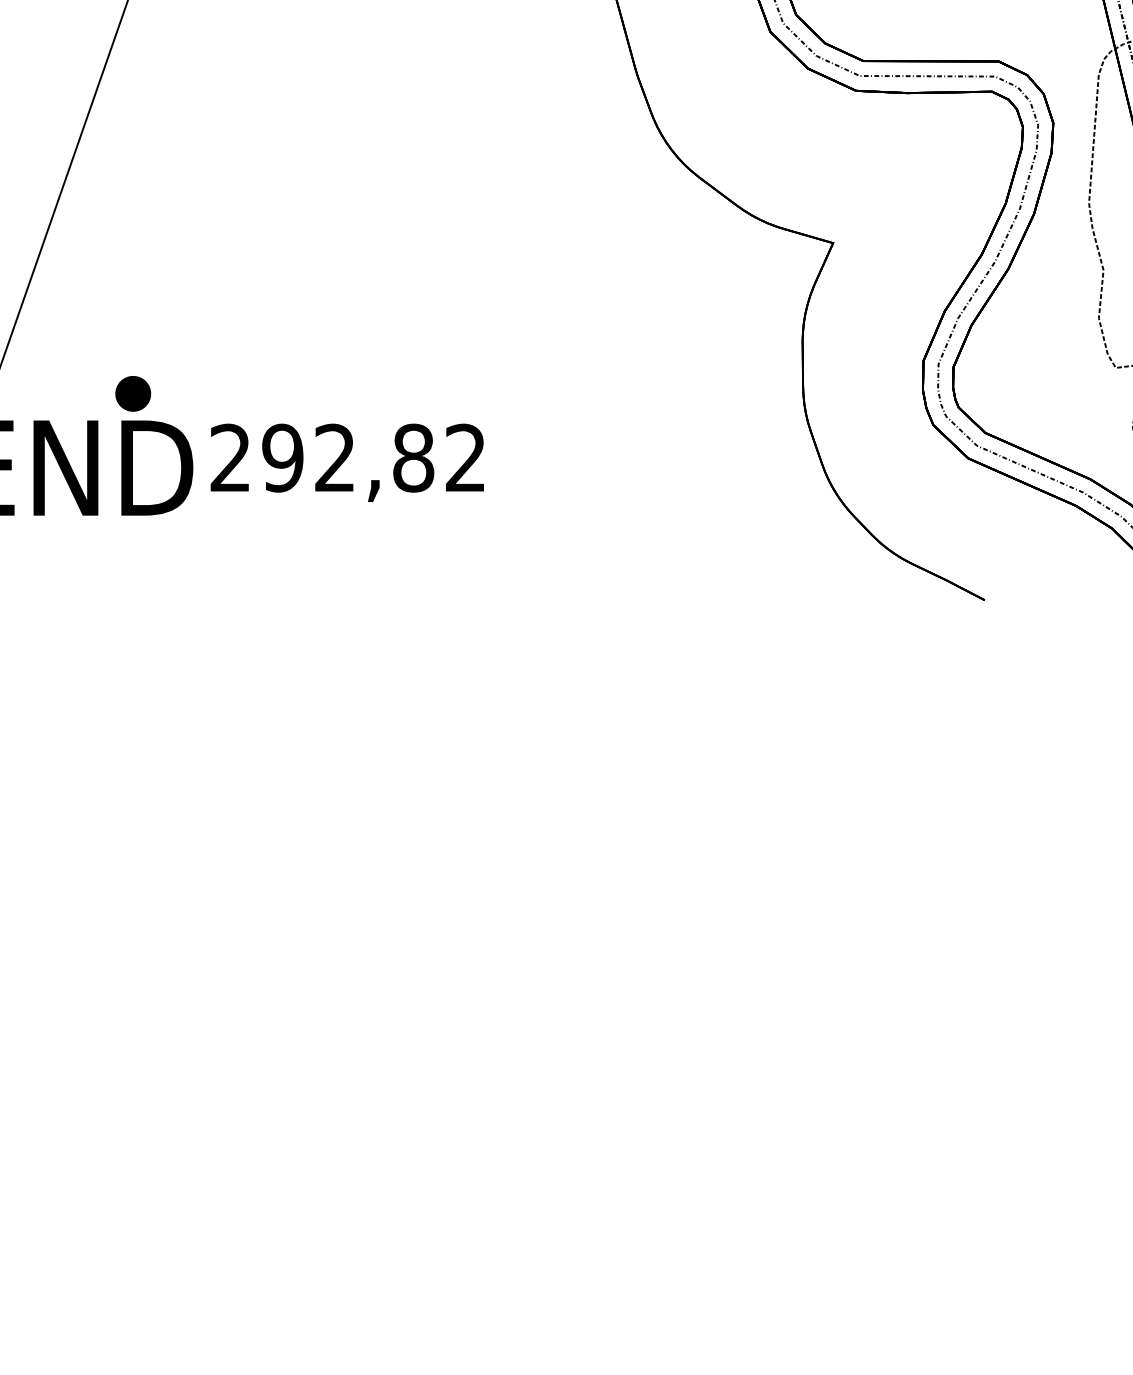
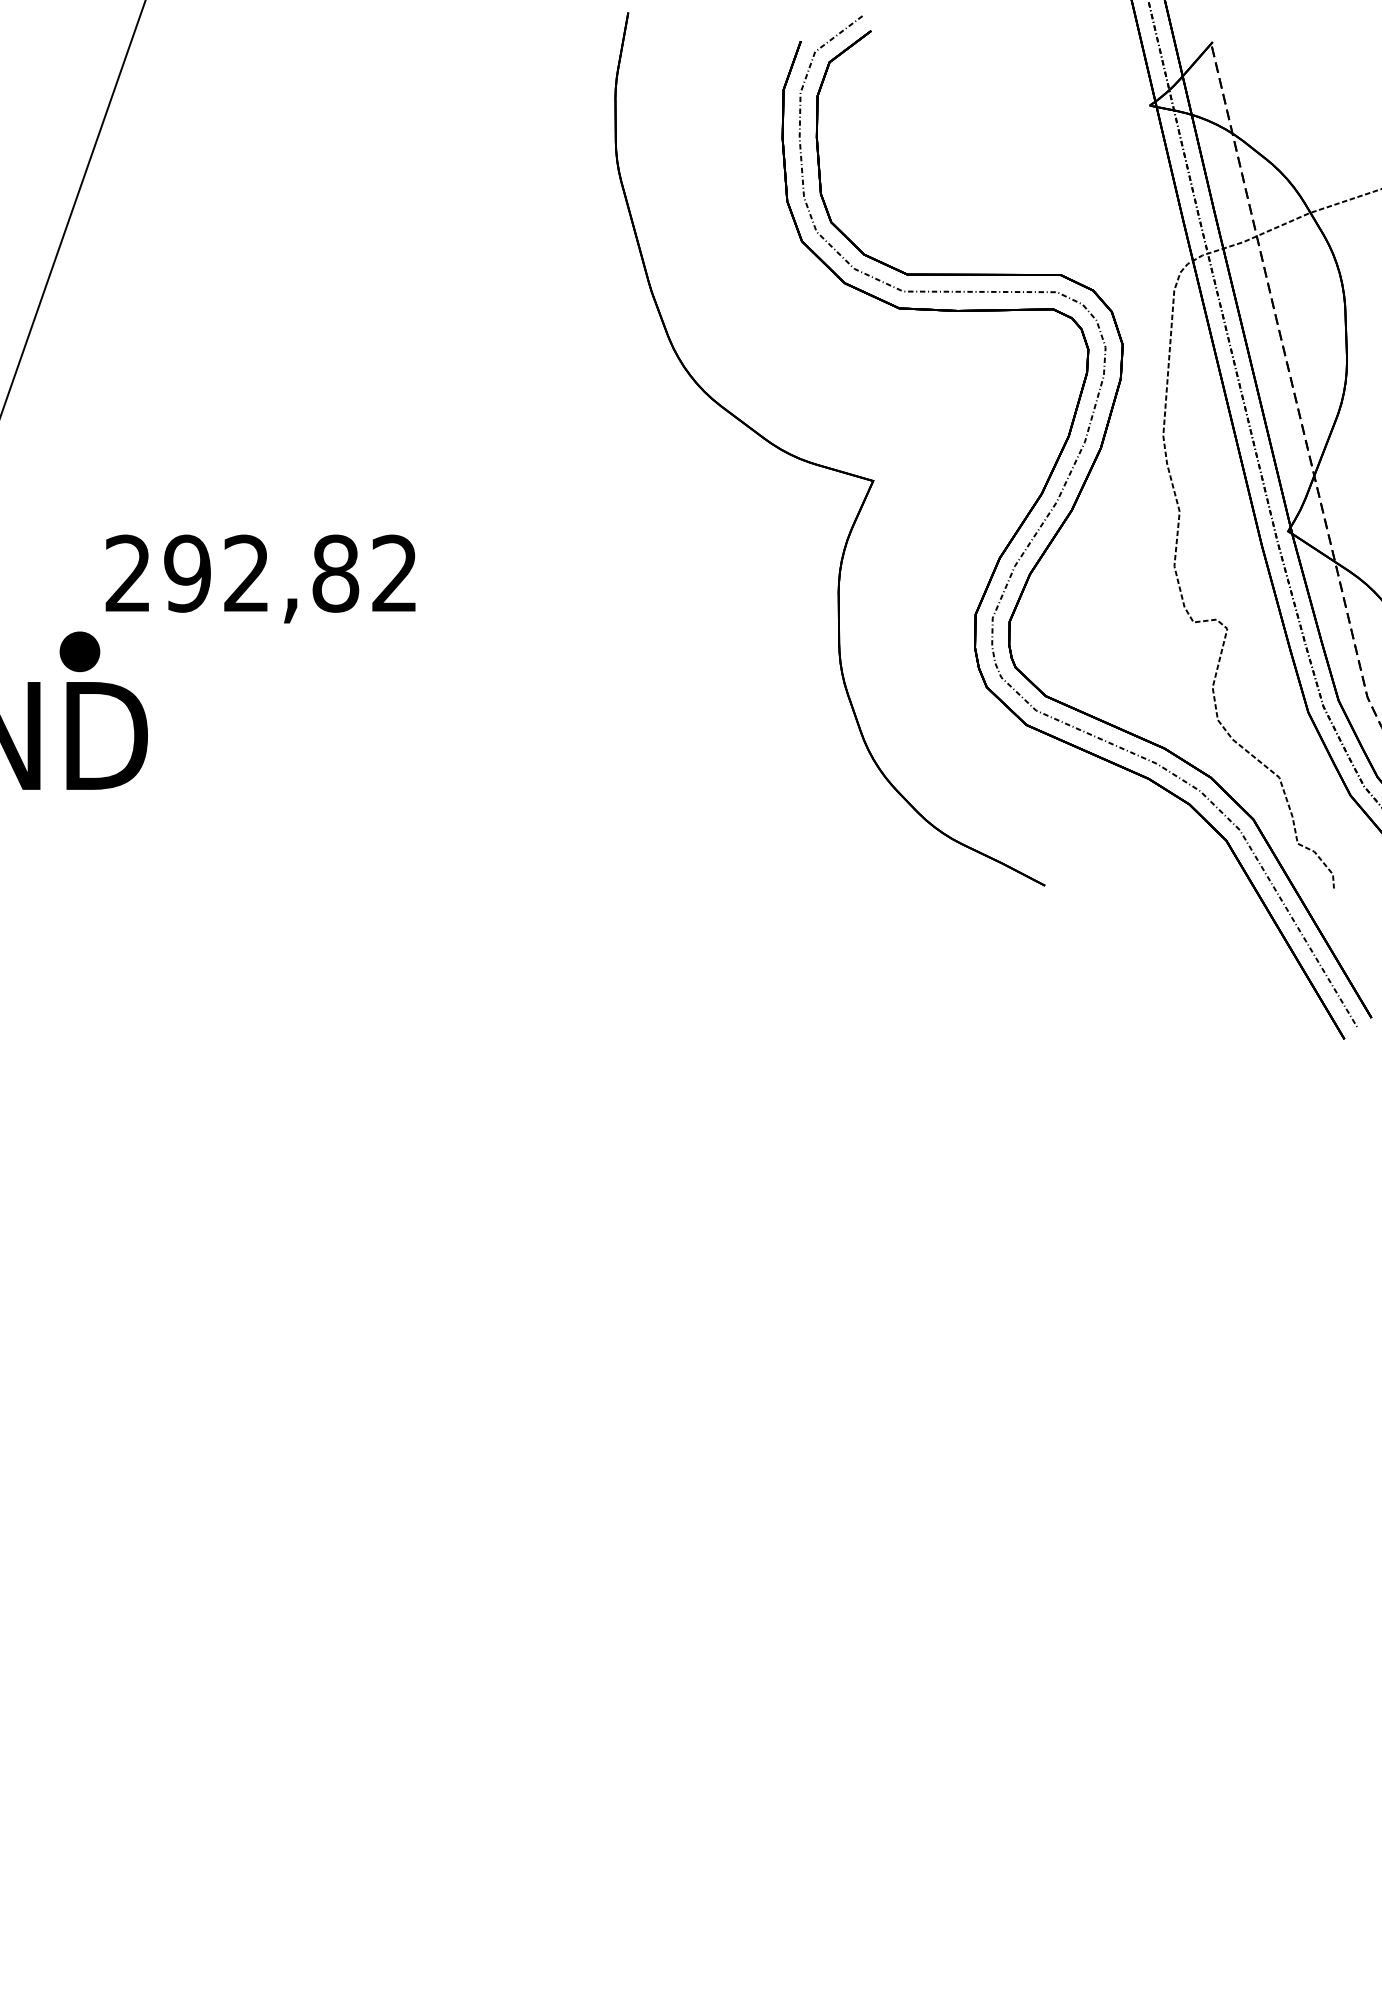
text: (347, 462) -> (260, 578), moved

